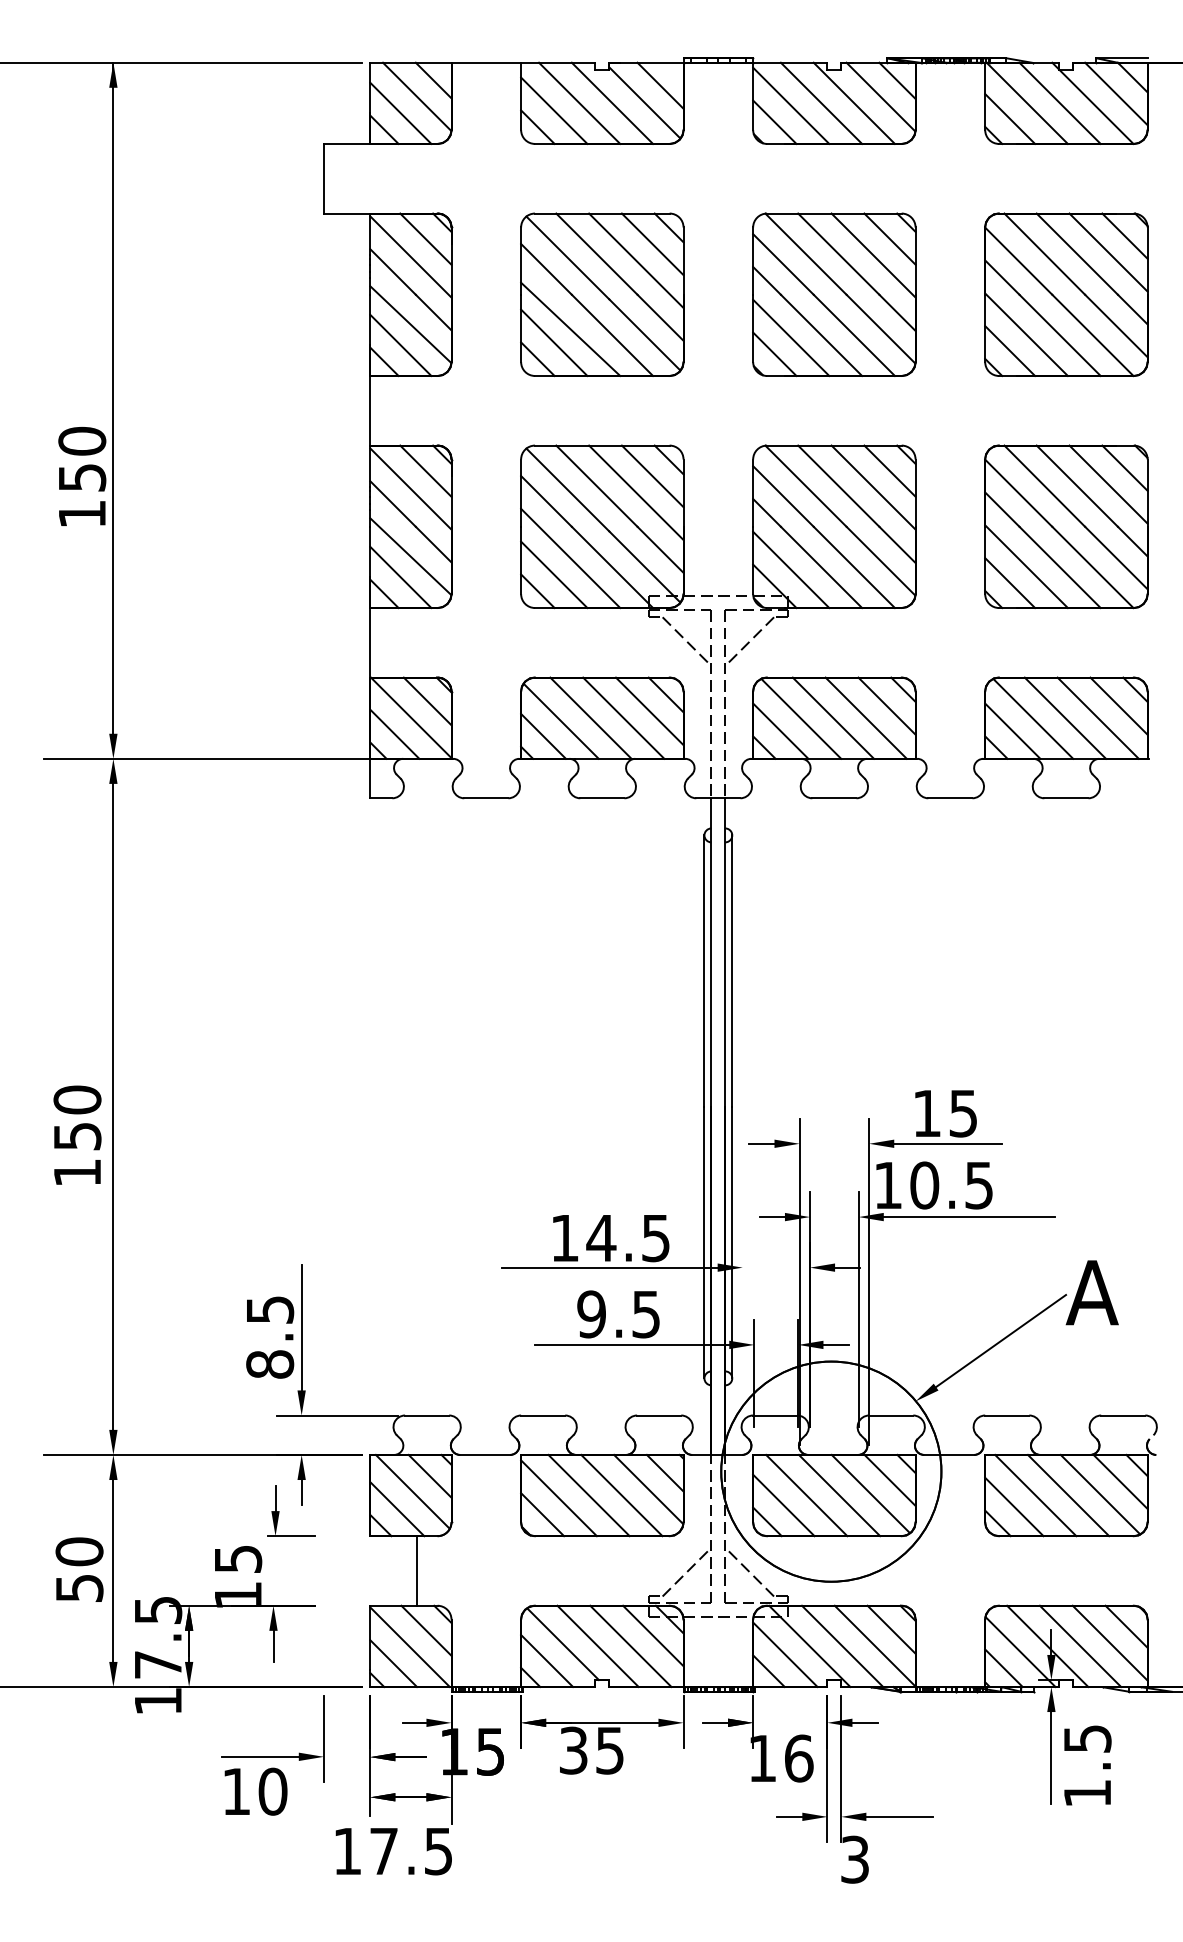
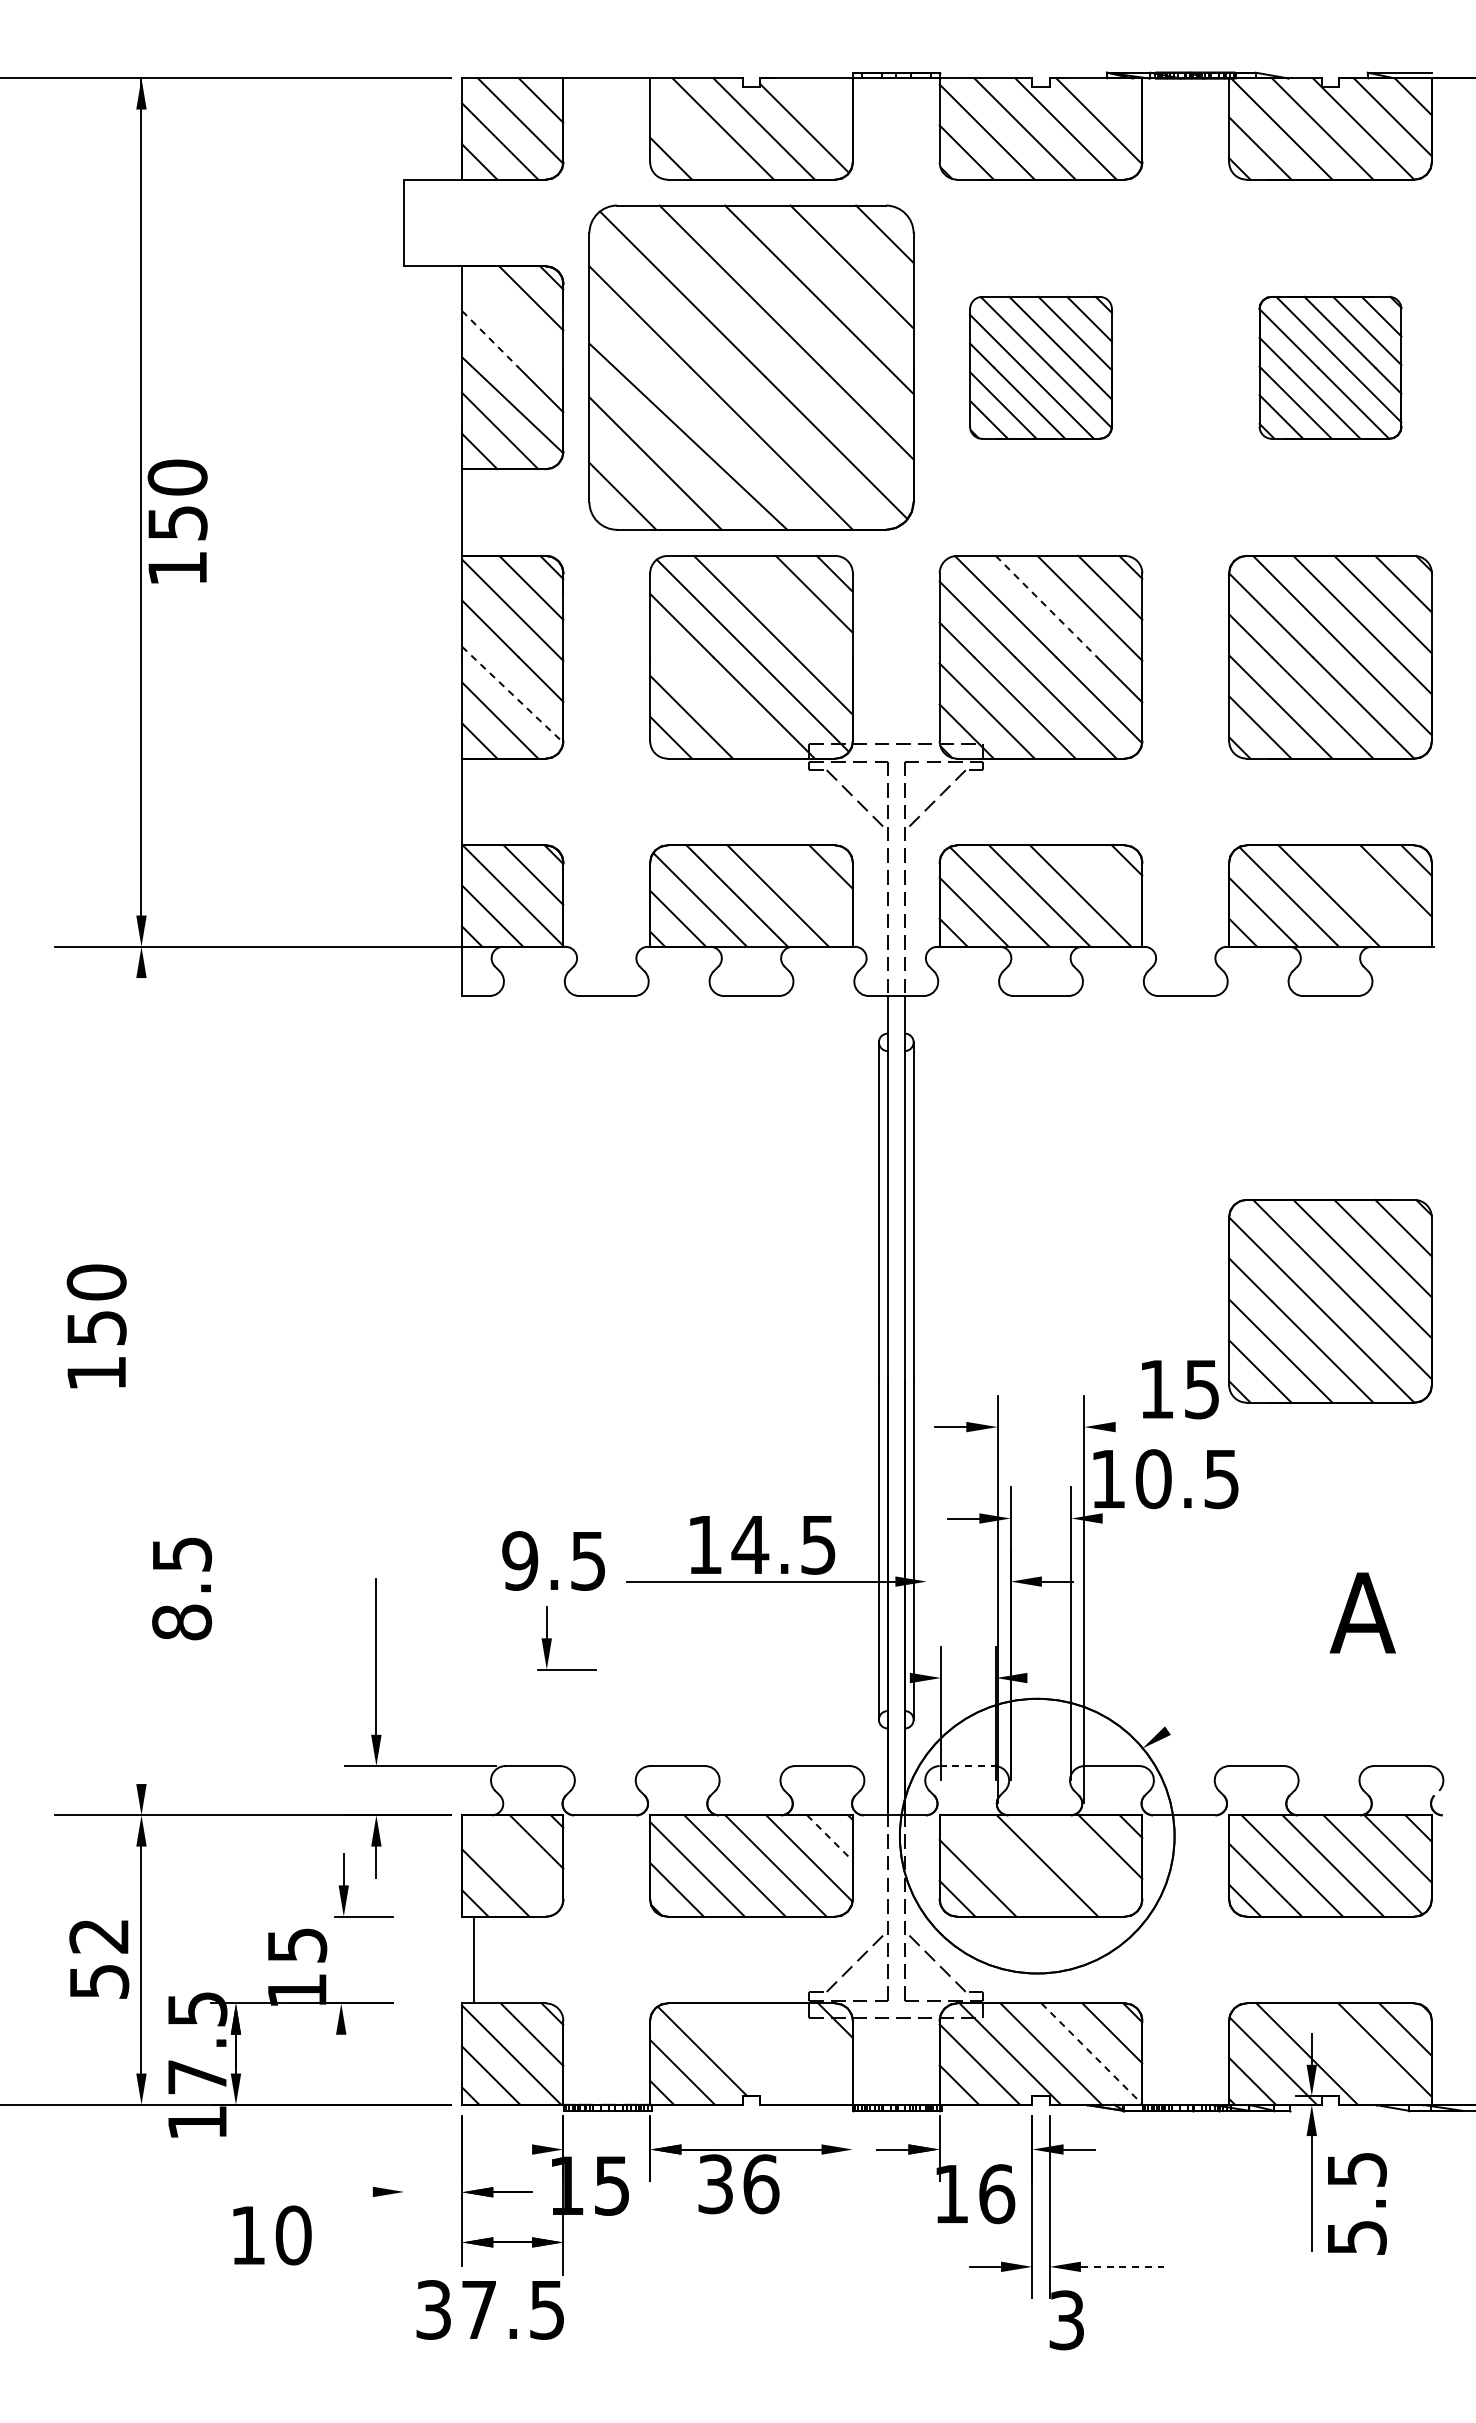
line: (897, 80) -> (1119, 100), removed
line: (660, 85) -> (823, 106), removed
line: (554, 110) -> (691, 137), removed
line: (410, 256) -> (512, 320), removed
line: (393, 272) -> (490, 339), solid -> dashed
part: (602, 294) -> (751, 367), size x1.6
part: (833, 294) -> (1040, 367), size x0.7
part: (1066, 294) -> (1330, 367), size x0.7
text: (82, 476) -> (177, 521), moved
line: (838, 486) -> (1046, 606), solid -> dashed
line: (635, 492) -> (793, 614), removed
line: (410, 556) -> (512, 694), solid -> dashed
line: (570, 558) -> (711, 696), removed
line: (886, 705) -> (1106, 880), removed
line: (649, 711) -> (810, 887), removed
line: (1097, 717) -> (1369, 895), removed
part: (1066, 1042) -> (1330, 1300), added
line: (113, 1107) -> (141, 1381), removed
text: (77, 1135) -> (96, 1326), moved
line: (947, 1144) -> (1182, 1427), removed
line: (968, 1217) -> (1208, 1518), removed
part: (442, 1313) -> (551, 1638), added
text: (618, 1314) -> (553, 1560), moved
text: (270, 1337) -> (182, 1588), moved
line: (1001, 1340) -> (1249, 1672), removed
line: (631, 1345) -> (787, 1678), removed
line: (835, 1345) -> (1042, 1678), removed
line: (775, 1415) -> (967, 1766), solid -> dashed
line: (665, 1473) -> (830, 1838), solid -> dashed
line: (413, 1491) -> (515, 1861), removed
line: (870, 1493) -> (1086, 1863), removed
line: (806, 1495) -> (1006, 1865), removed
text: (79, 1552) -> (99, 1936), 50 -> 52
line: (416, 1570) -> (473, 1959), moved
line: (652, 1635) -> (814, 2040), removed
line: (273, 1645) -> (341, 2053), removed
line: (597, 1645) -> (745, 2053), removed
line: (630, 1645) -> (786, 2053), removed
line: (1080, 1645) -> (1347, 2053), removed
line: (875, 1646) -> (1092, 2054), solid -> dashed
line: (683, 1721) -> (852, 2147), removed
line: (414, 1722) -> (517, 2149), removed
line: (324, 1738) -> (404, 2169), removed
text: (610, 1750) -> (761, 2184), 35 -> 36
line: (260, 1756) -> (324, 2191), removed
text: (256, 1791) -> (272, 2235), moved
text: (1088, 1793) -> (1357, 2237), 1.5 -> 5.5
line: (899, 1816) -> (1122, 2266), solid -> dashed
text: (347, 1851) -> (433, 2309), 17.5 -> 37.5

